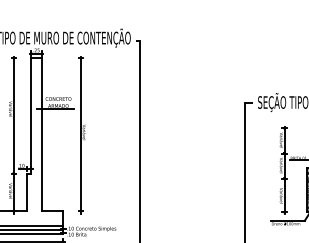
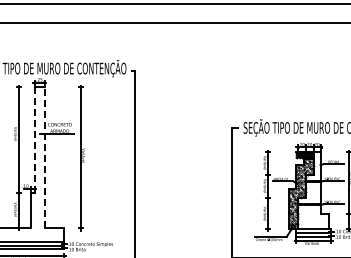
line: (31, 115) -> (34, 139), solid -> dashed
line: (41, 134) -> (44, 157), solid -> dashed

